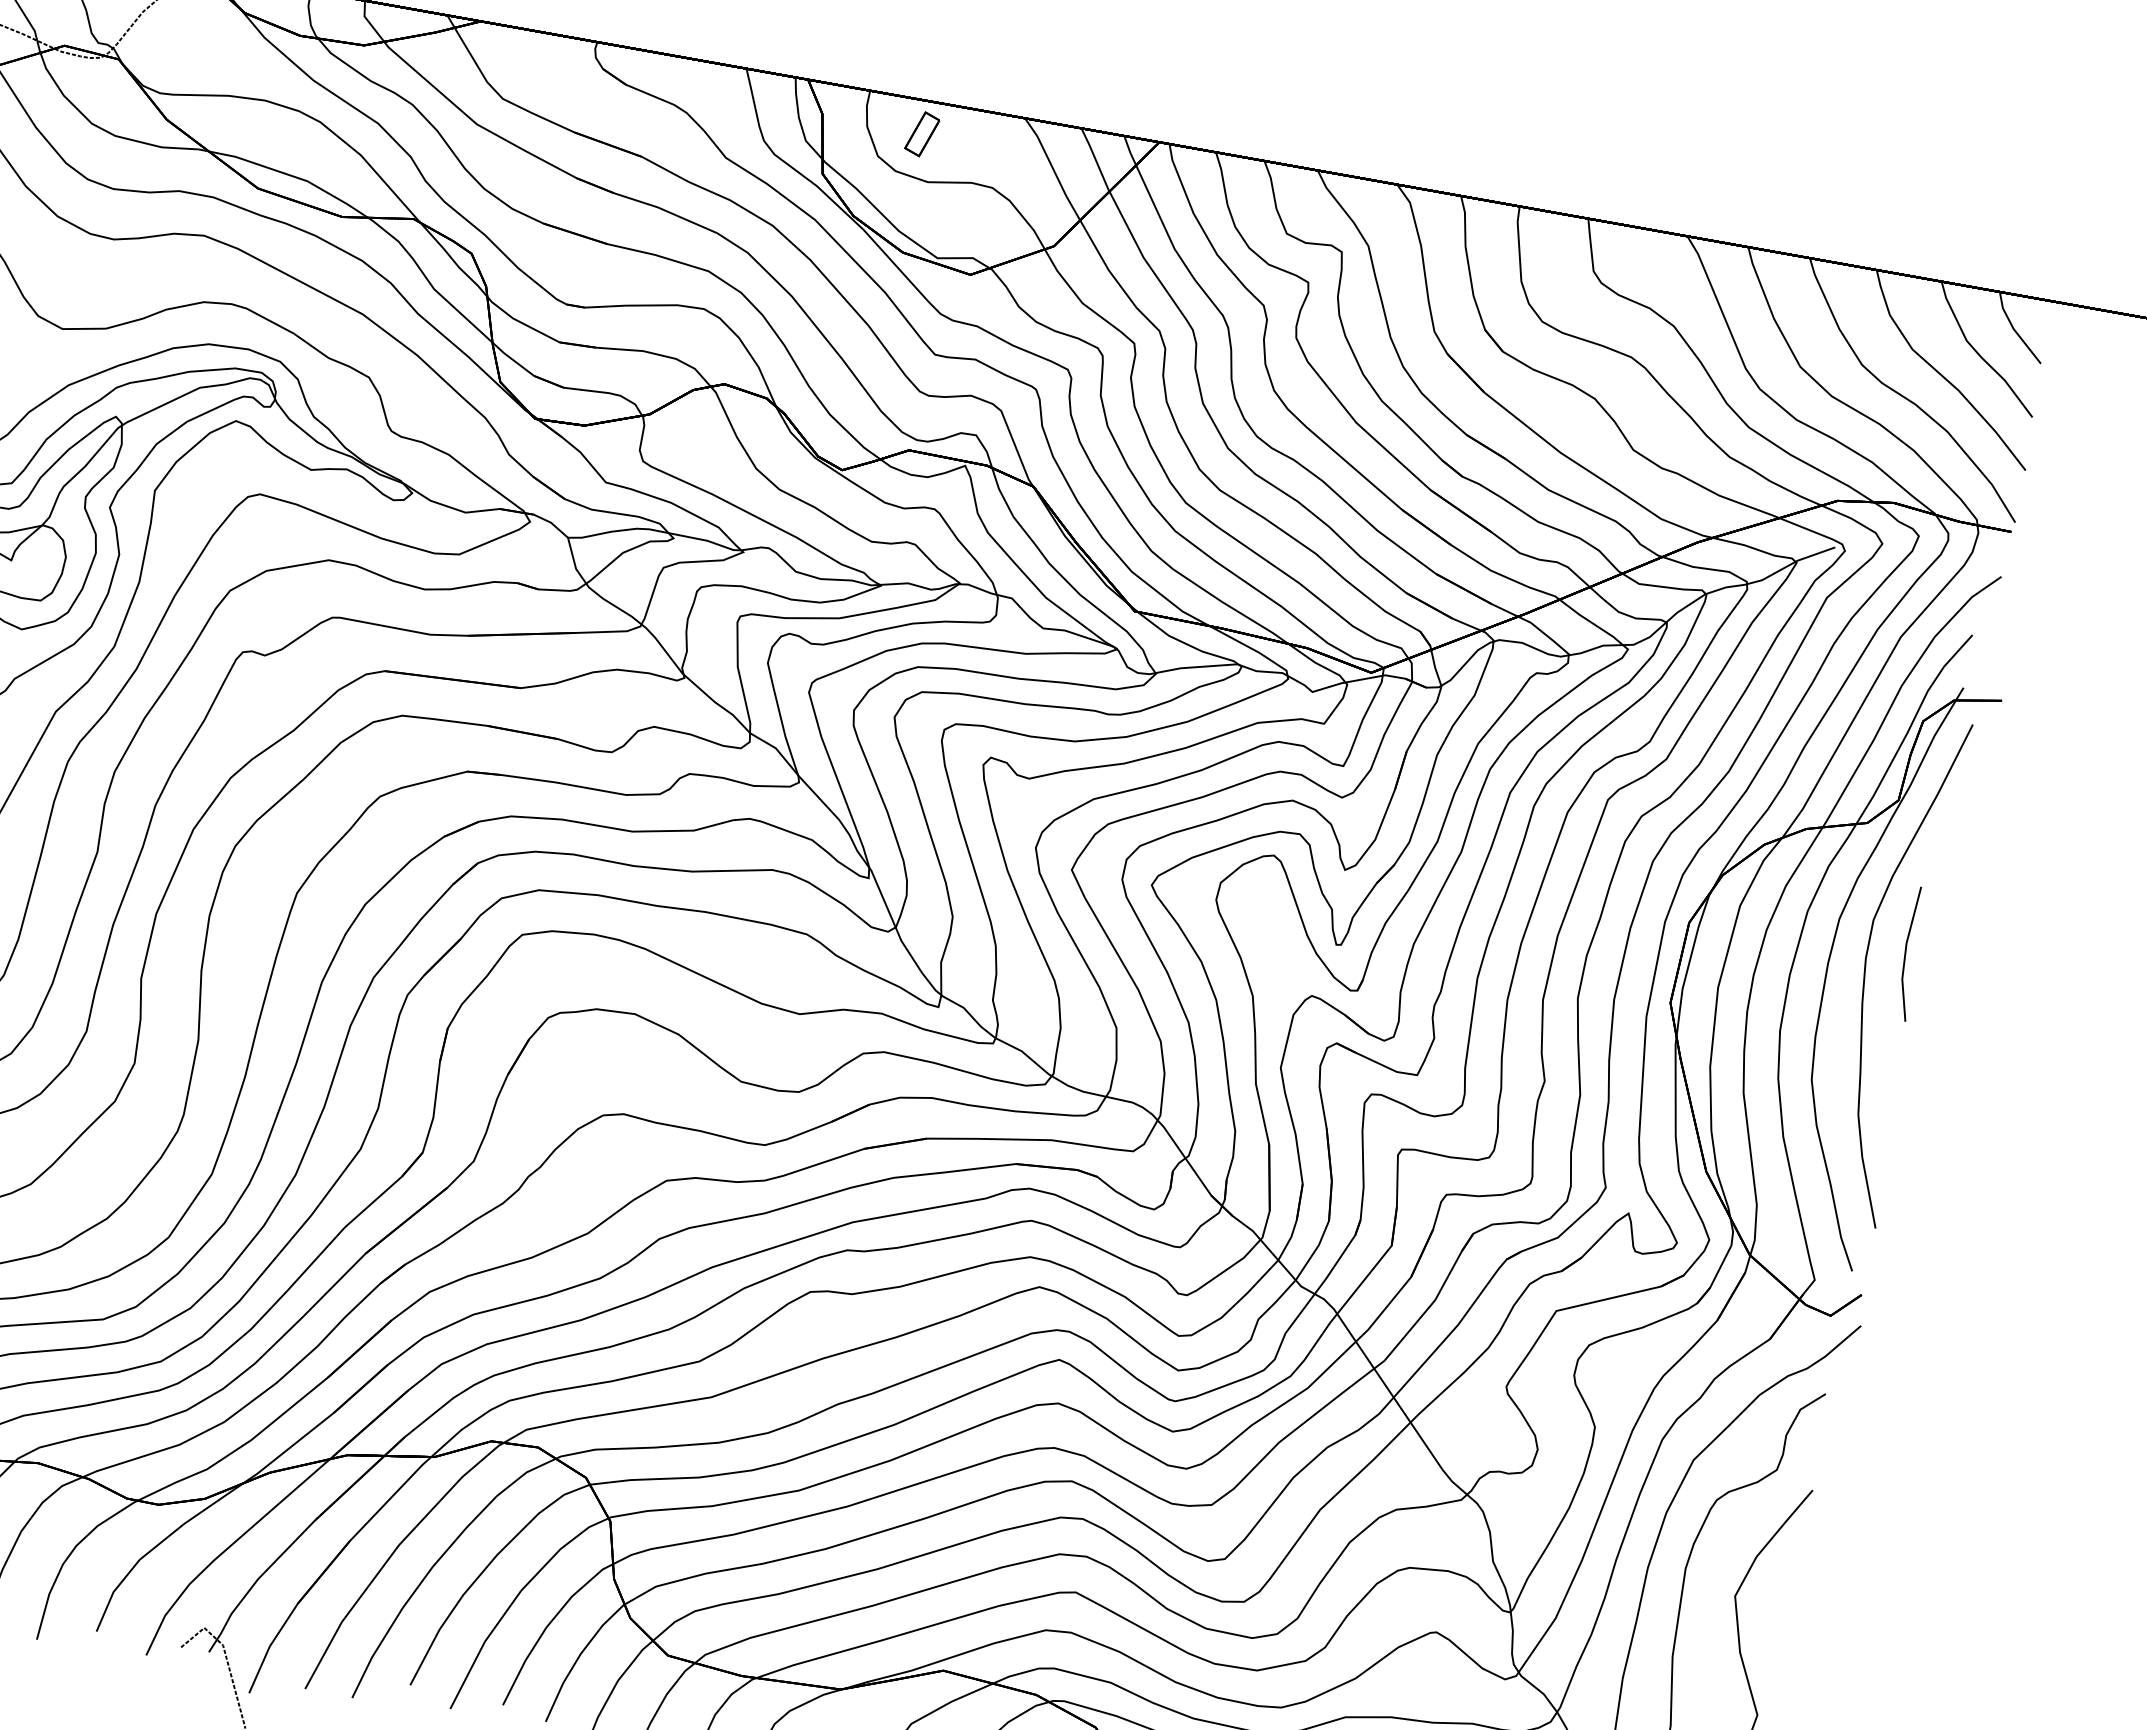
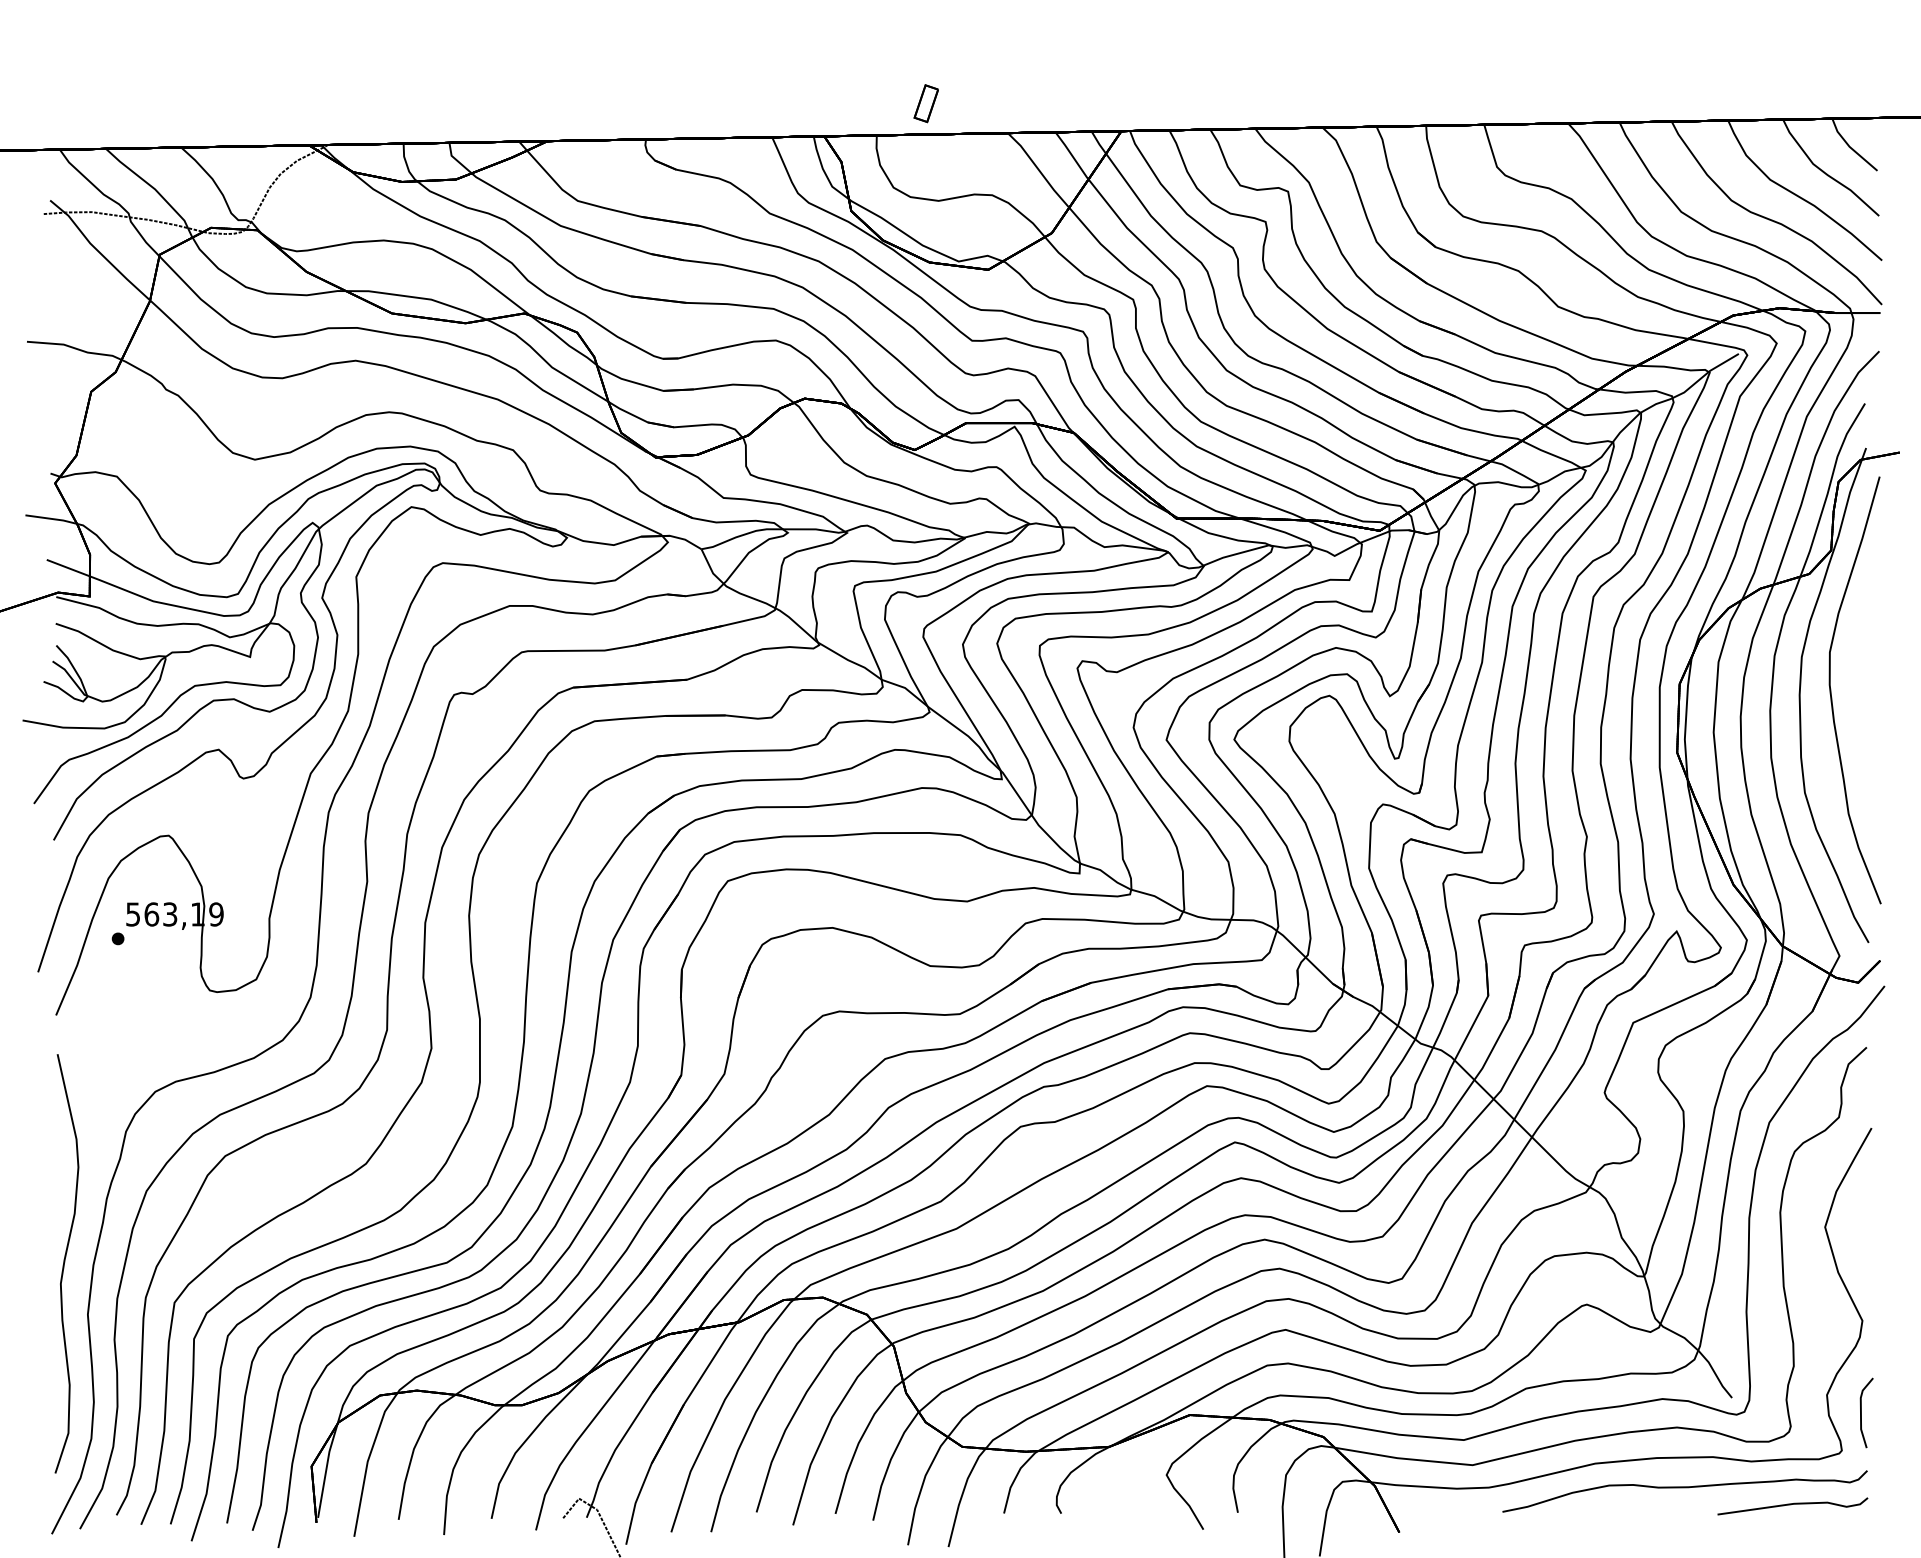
part: (921, 133) -> (925, 103), moved
part: (1910, 953) -> (1865, 673), removed

